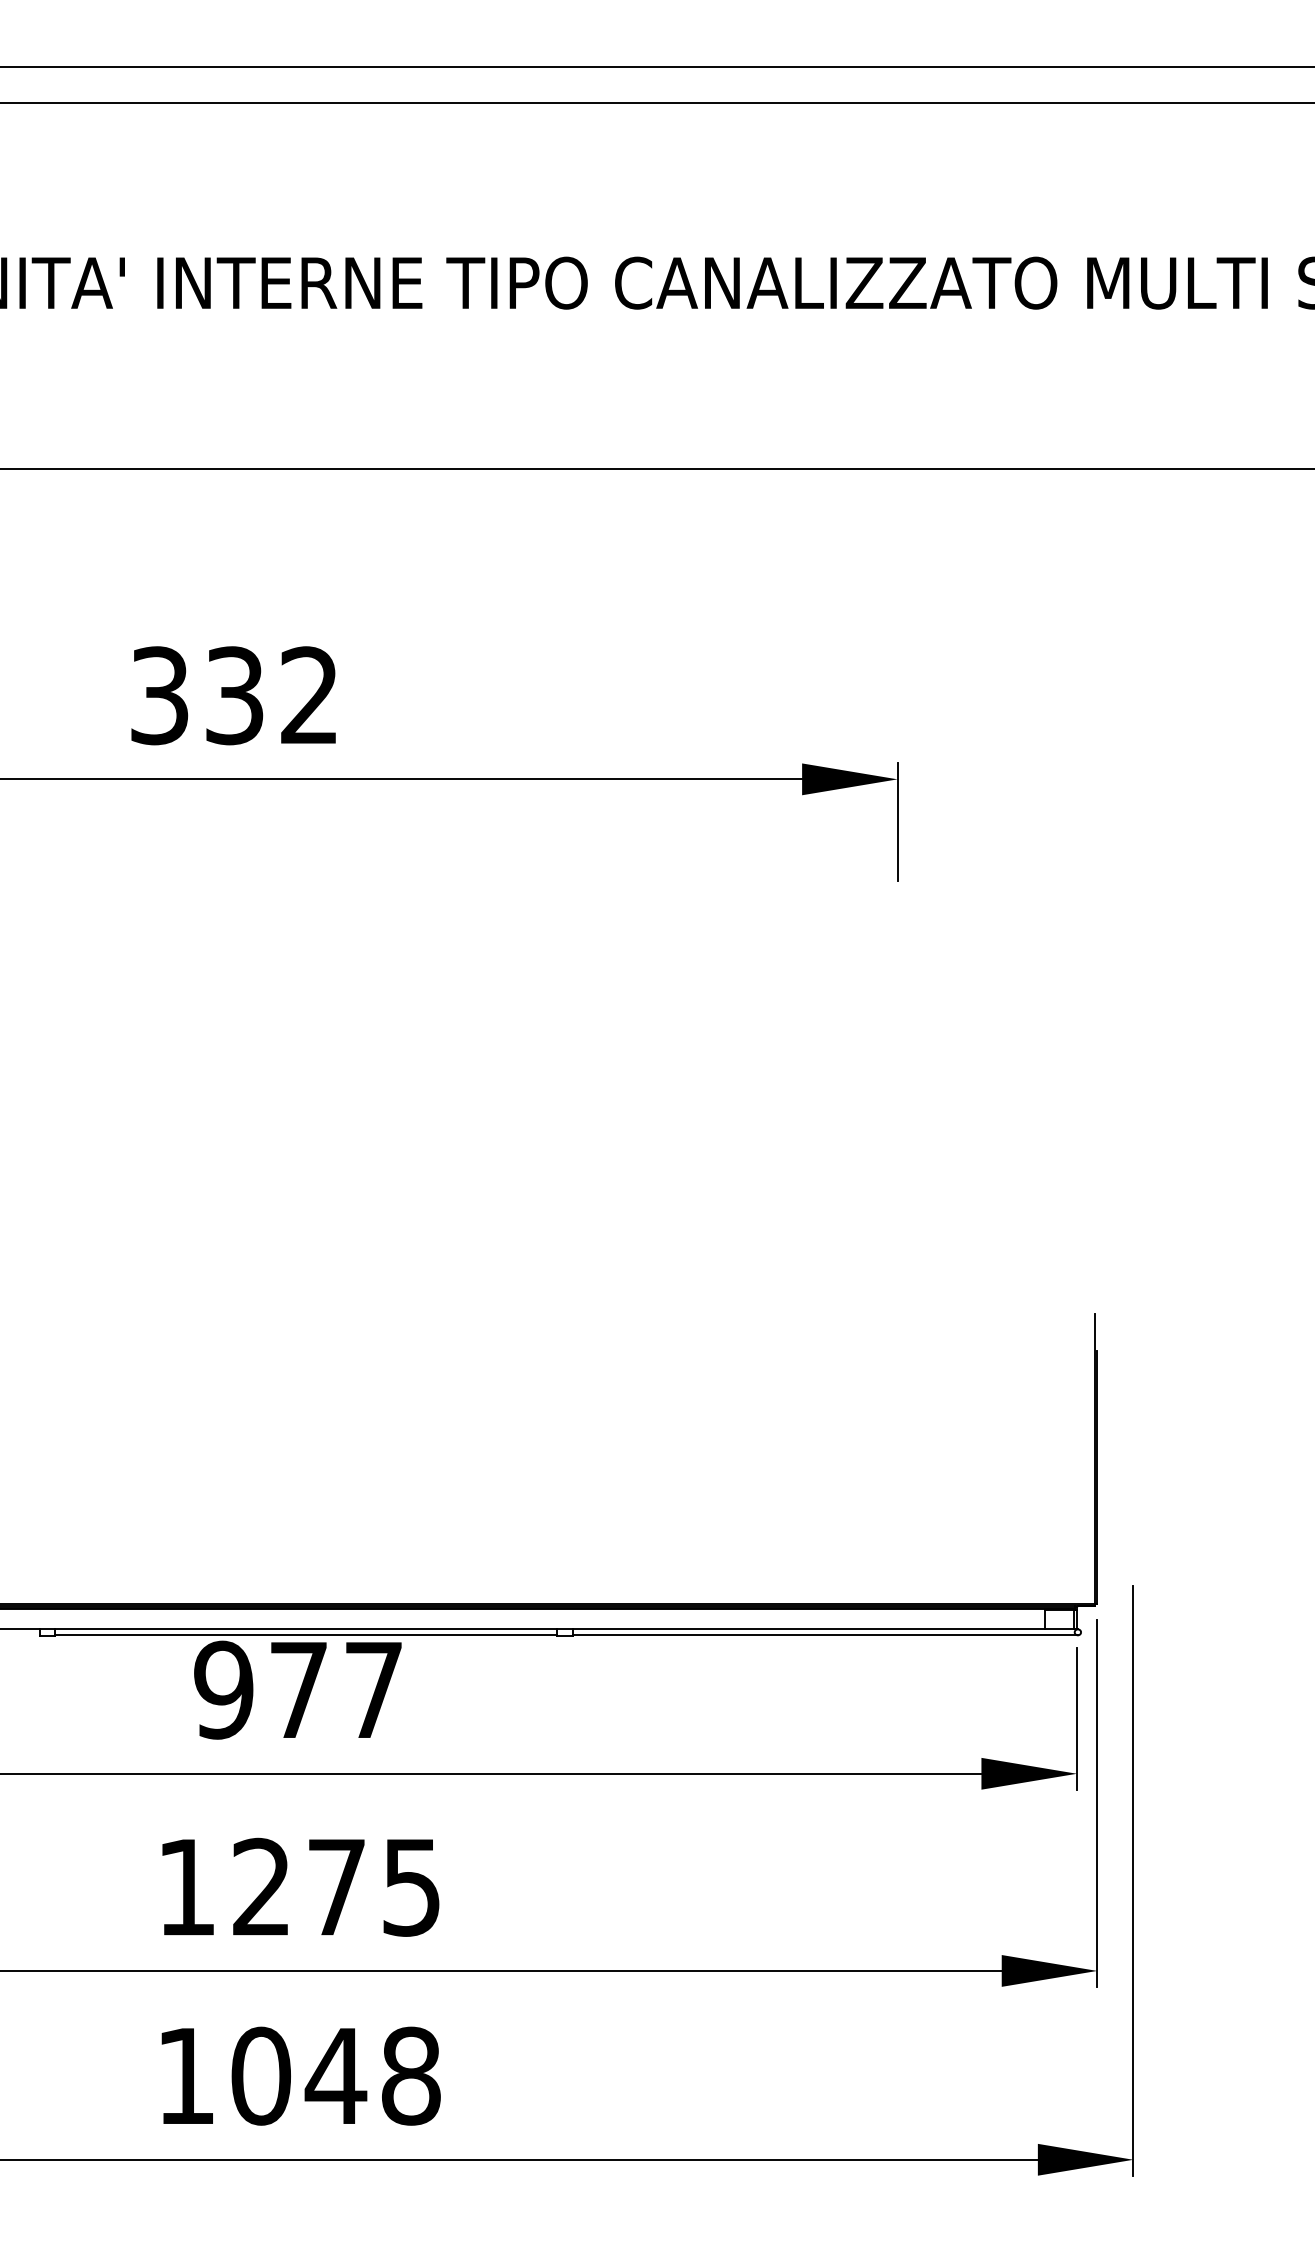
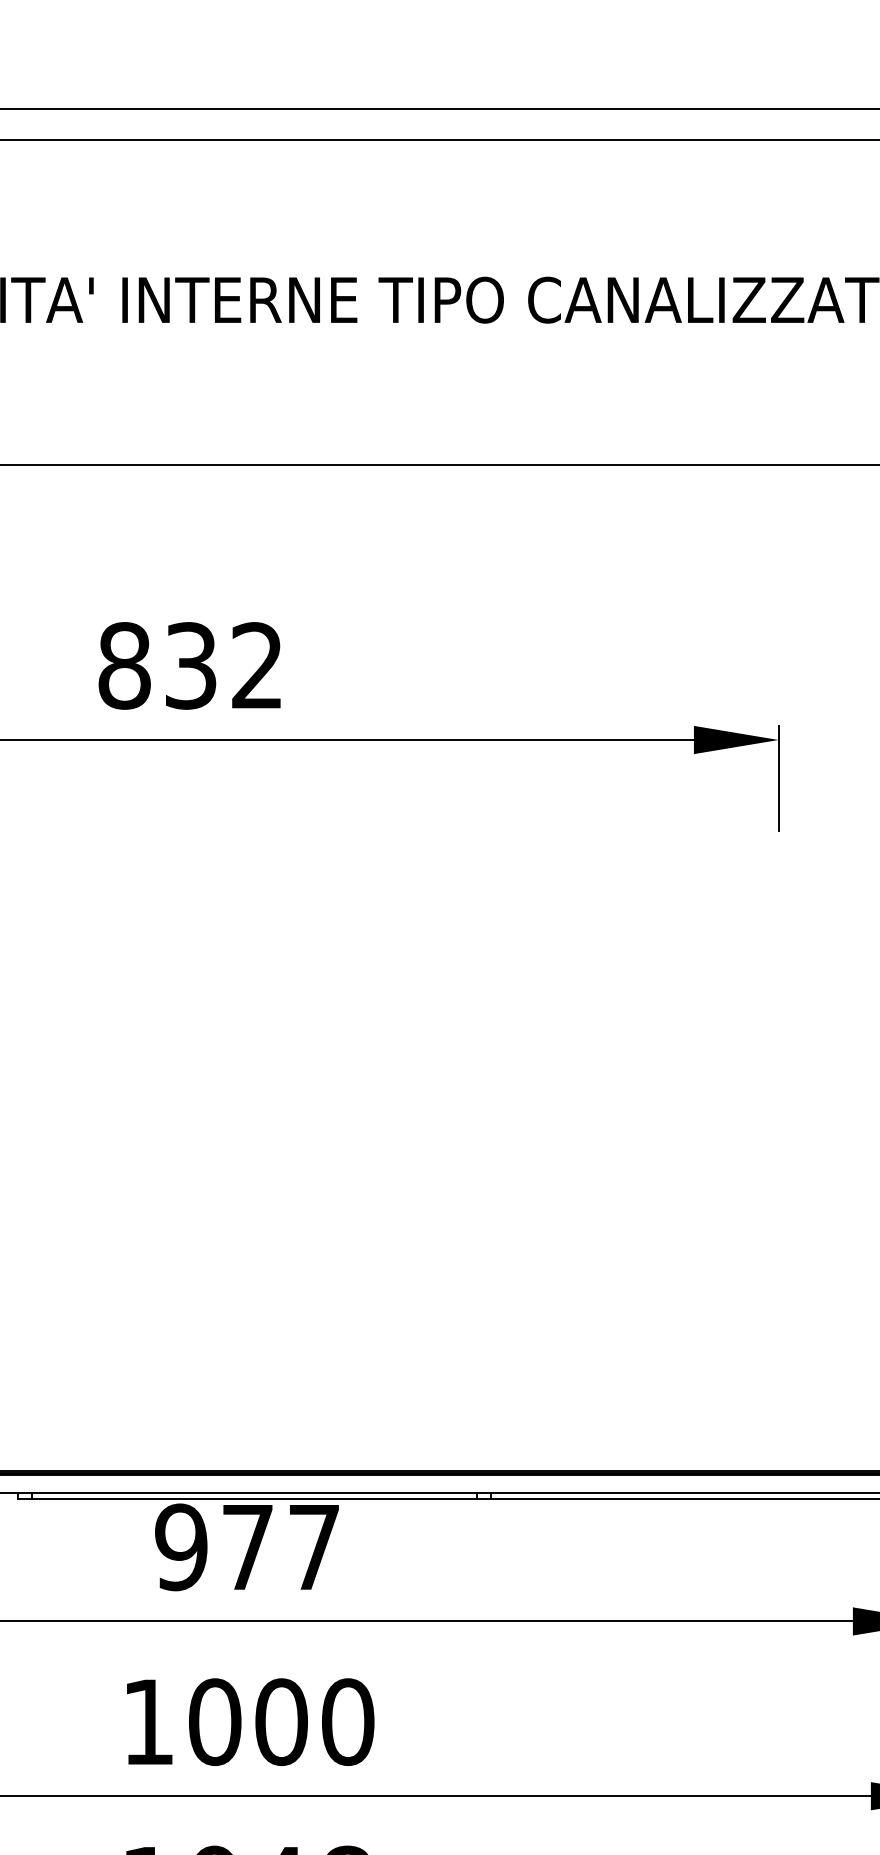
text: (159, 695) -> (124, 665), 332 -> 832
text: (336, 1886) -> (281, 1721), 1275 -> 1000

